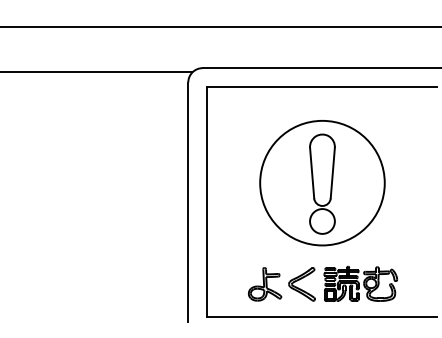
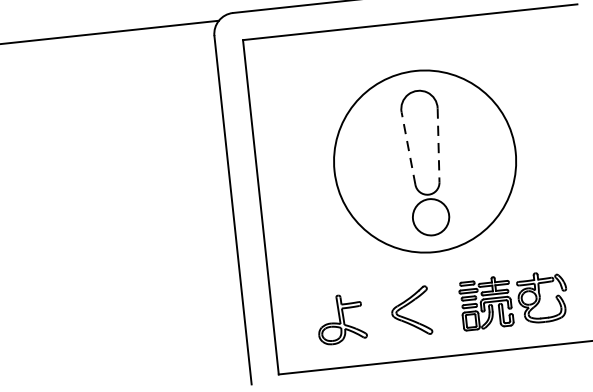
line: (312, 172) -> (408, 147), solid -> dashed
line: (332, 173) -> (438, 145), solid -> dashed
part: (360, 283) -> (513, 299), moved
part: (265, 284) -> (342, 319), moved

